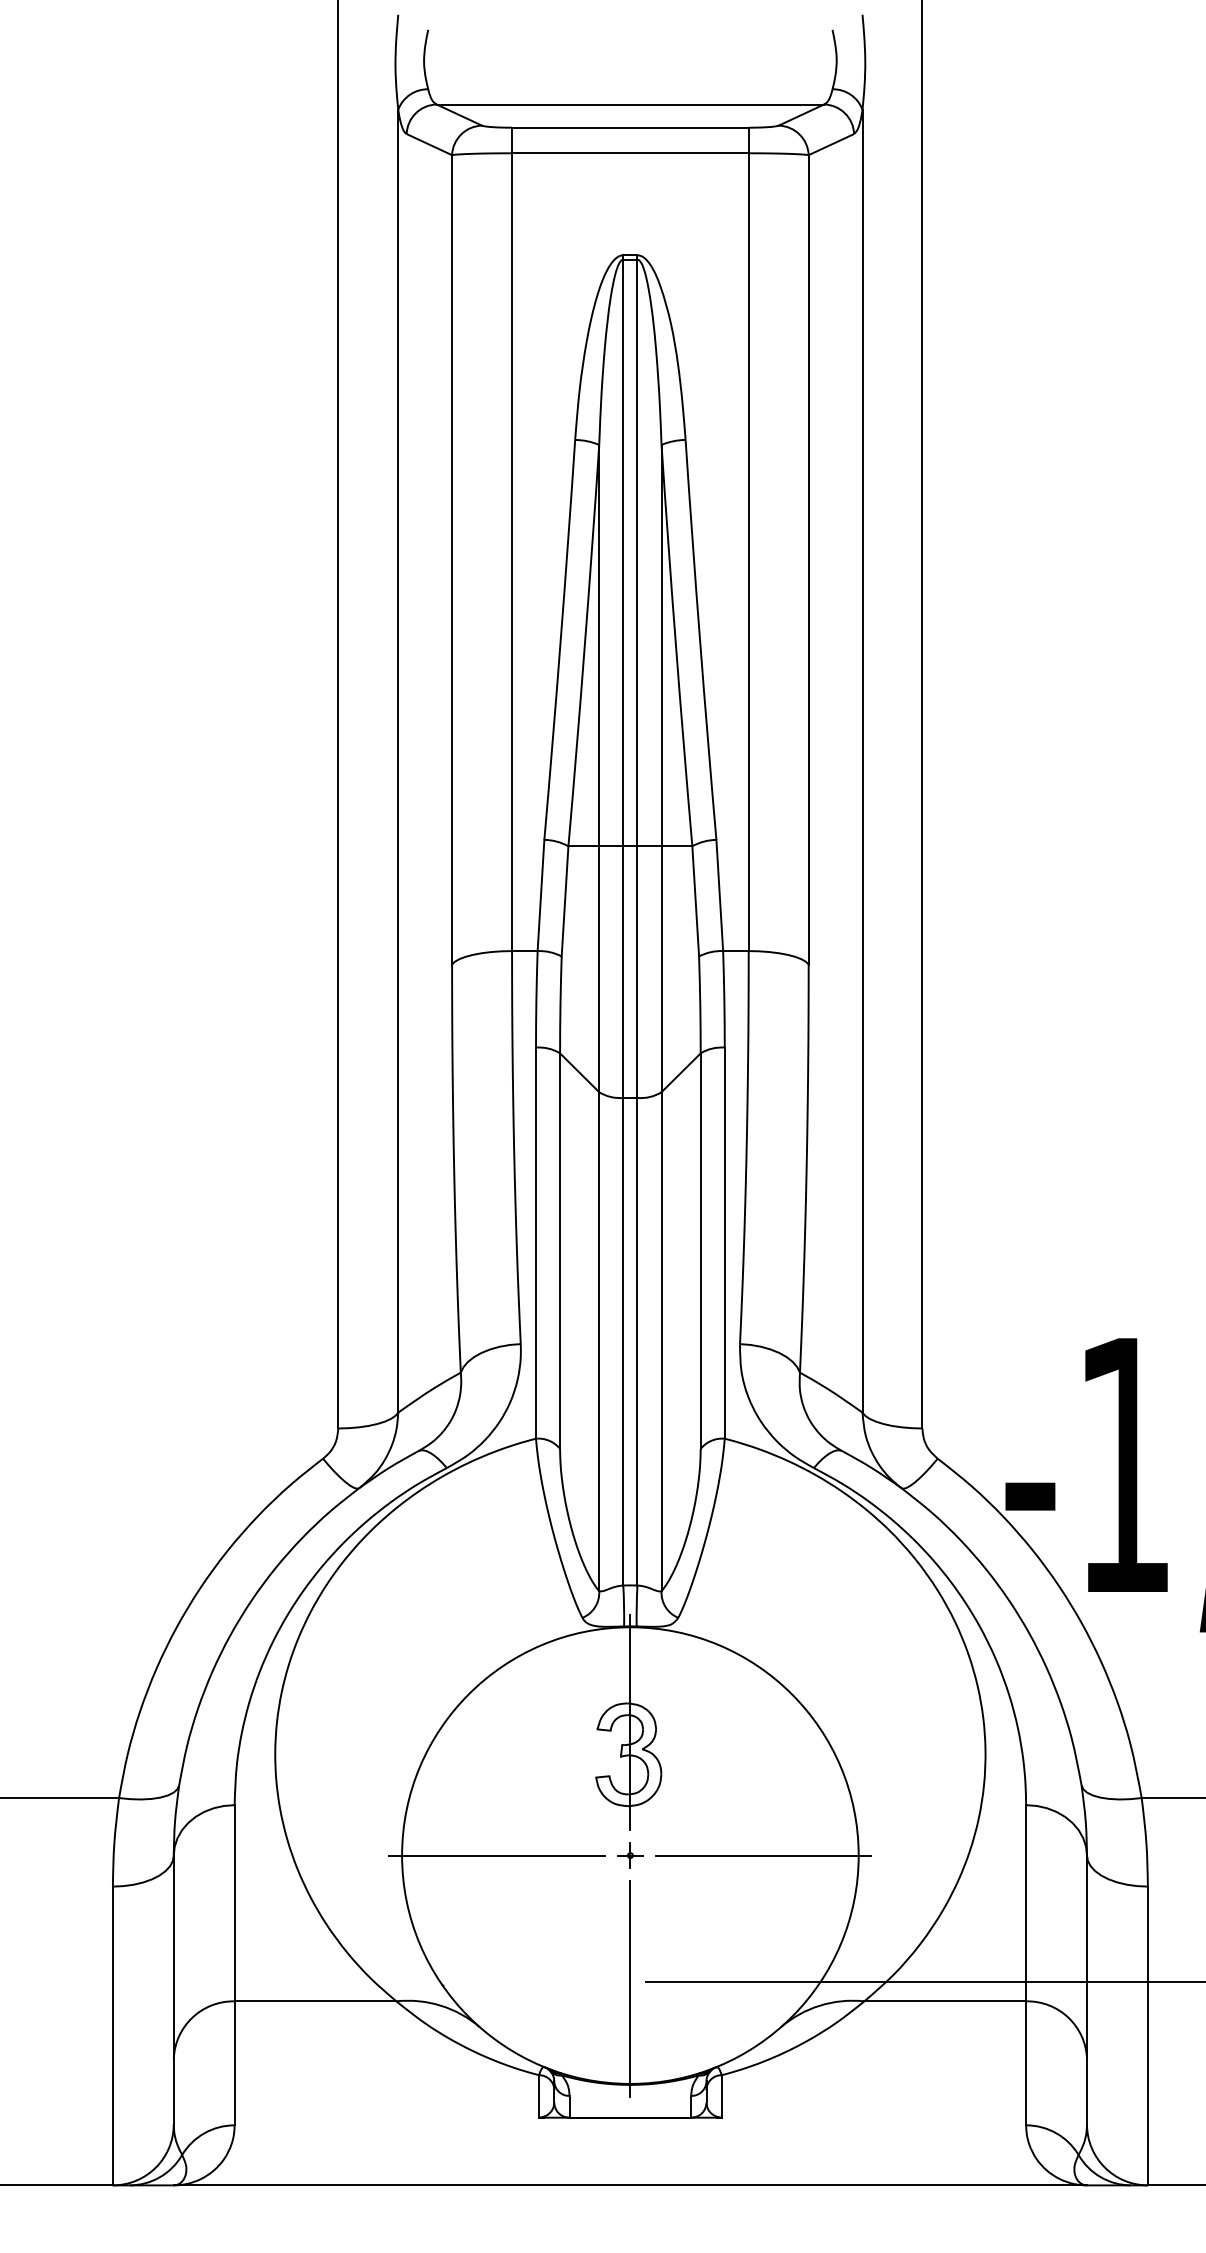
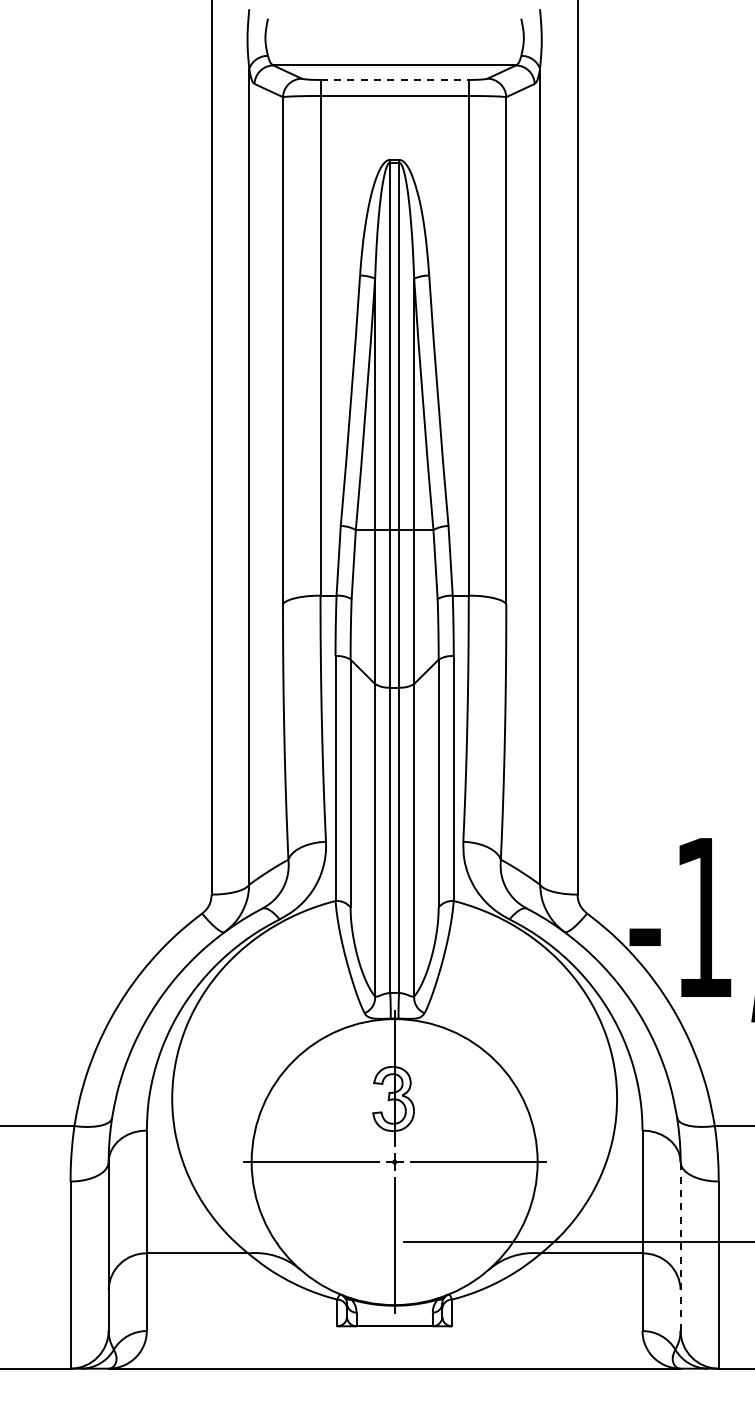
line: (631, 126) -> (395, 79), solid -> dashed
line: (1086, 1988) -> (680, 1245), solid -> dashed

